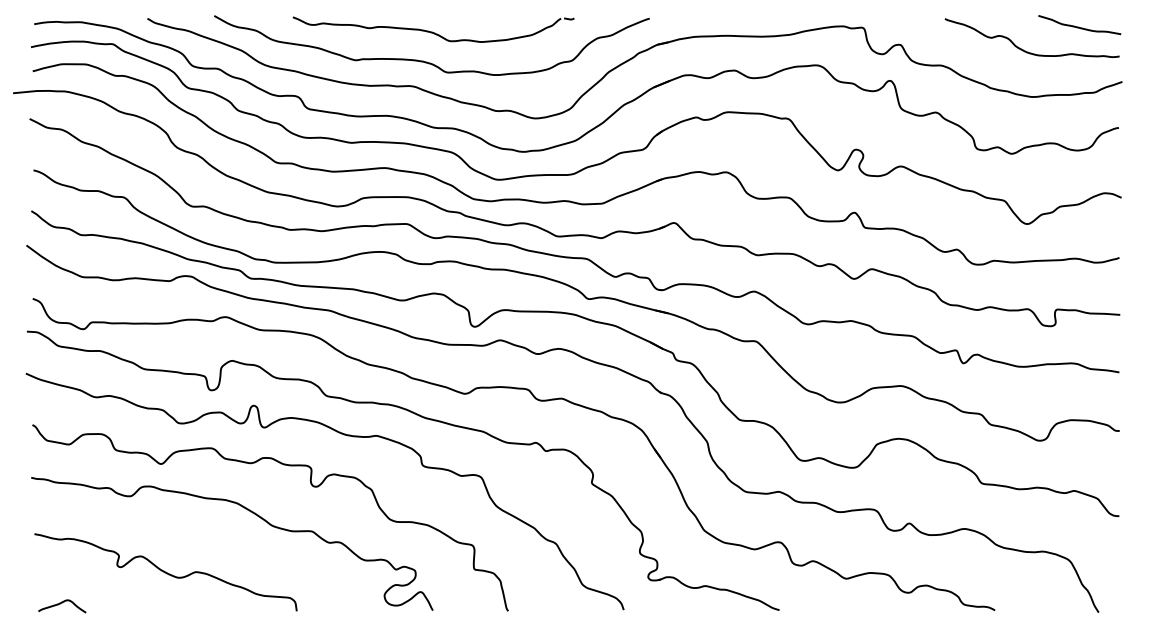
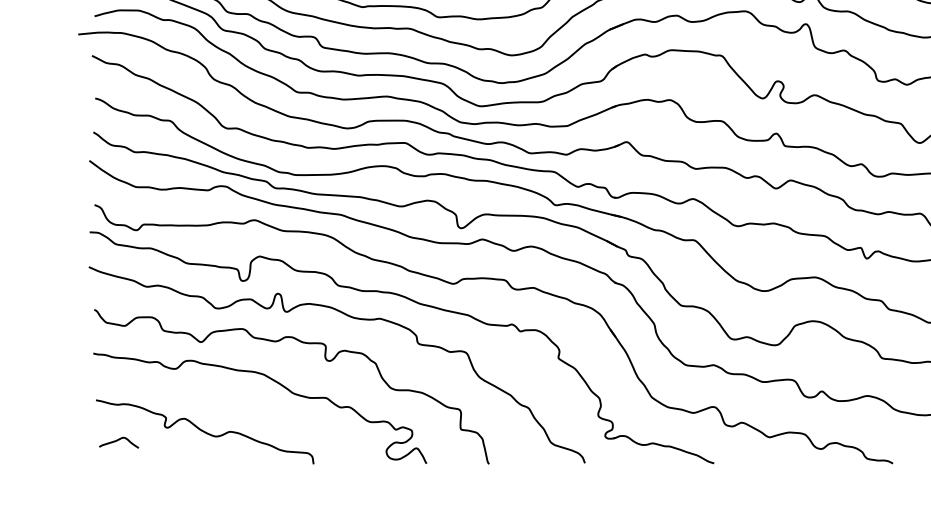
curve: (60, 604) -> (117, 441), moved

